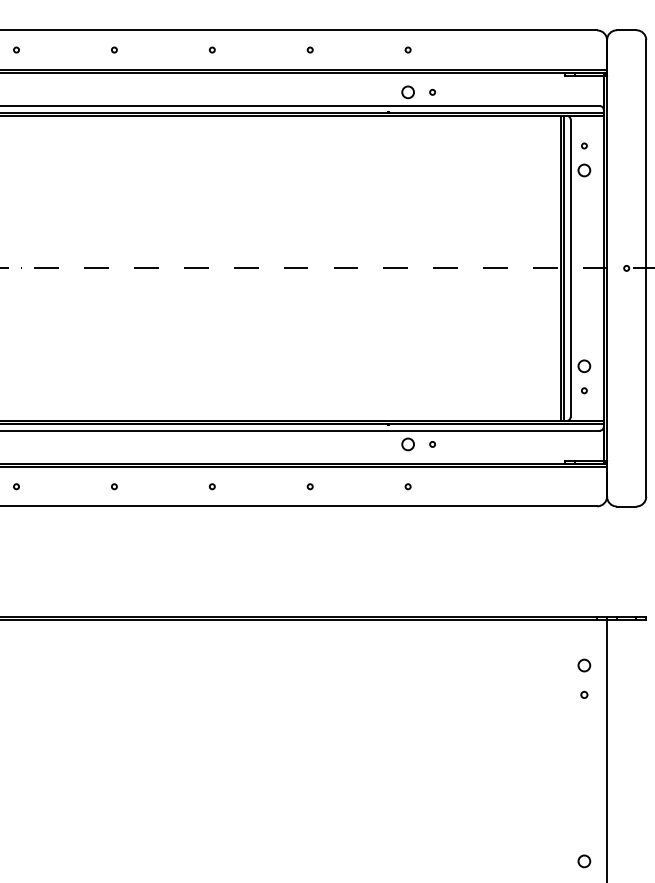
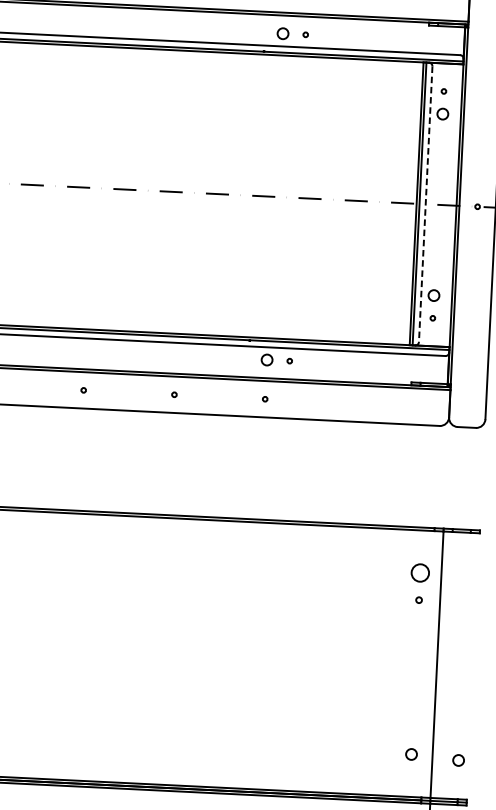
line: (570, 268) -> (425, 204), solid -> dashed
circle: (584, 665) -> (420, 572), size x1.6
circle: (635, 865) -> (458, 760), added

